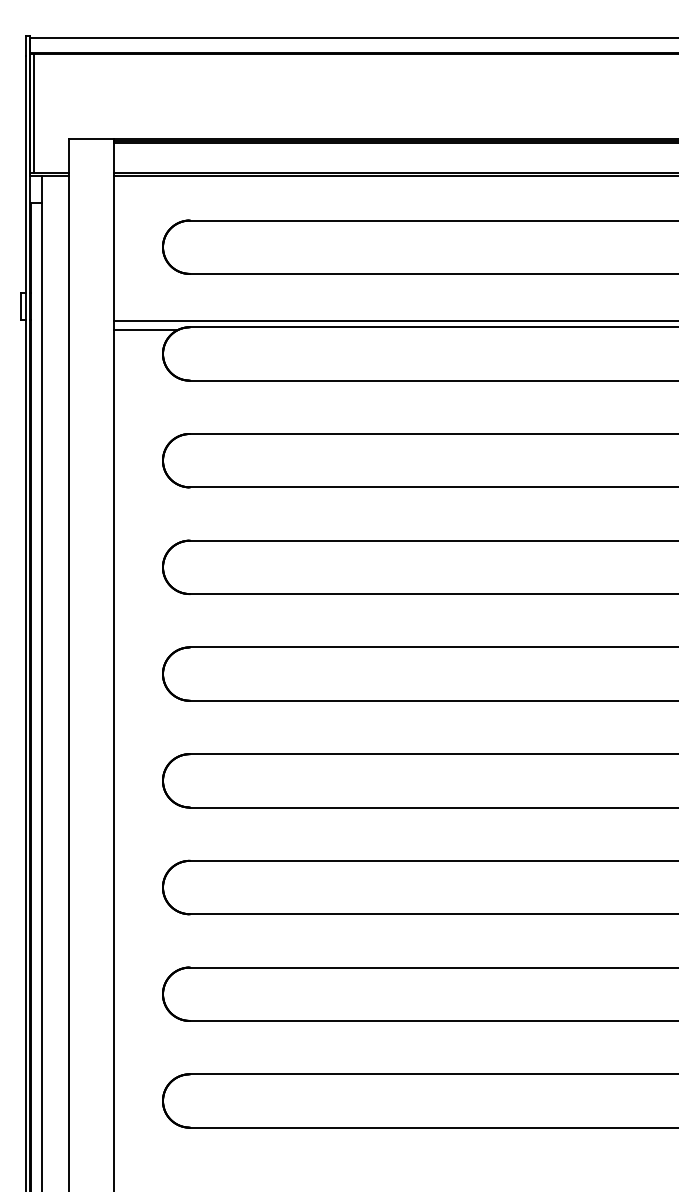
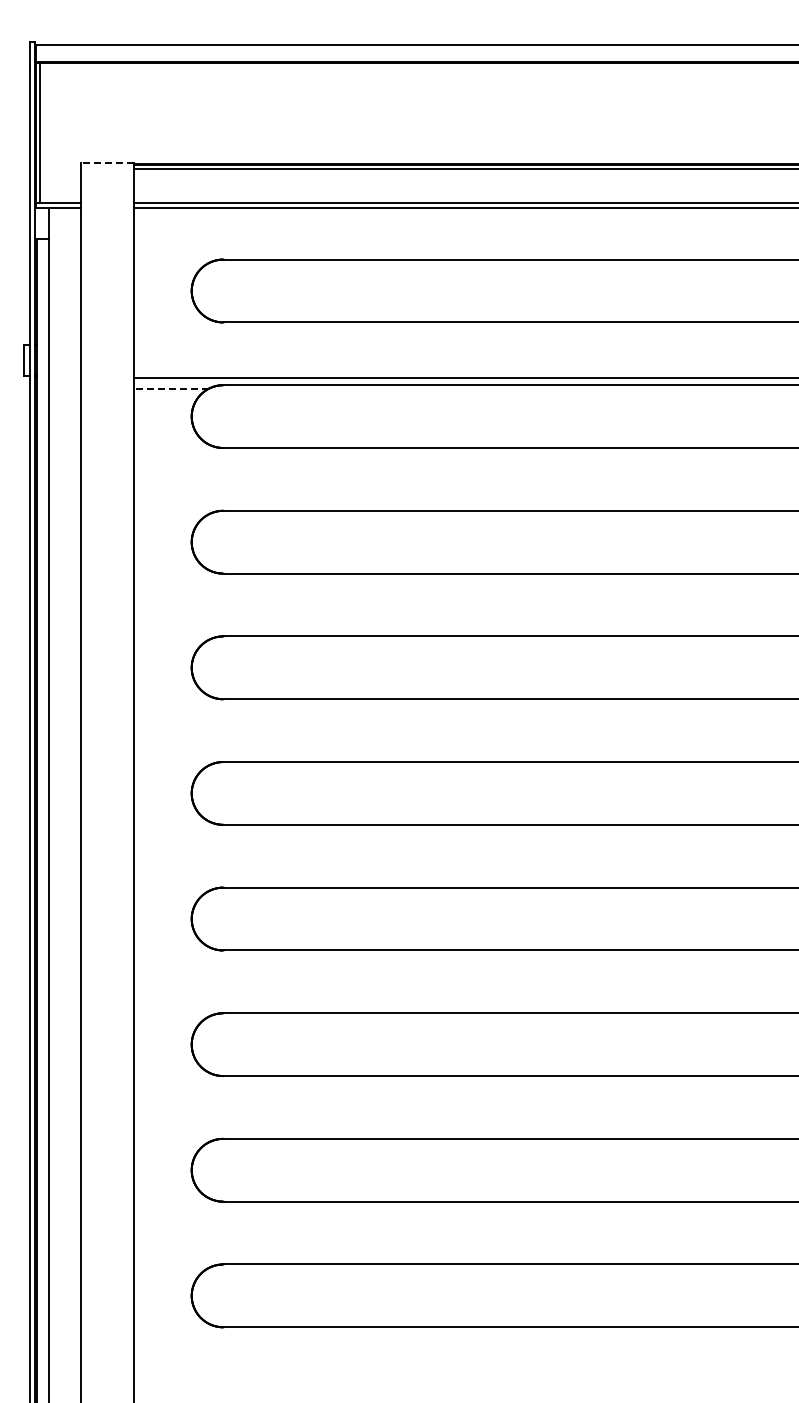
line: (90, 138) -> (106, 163), solid -> dashed
line: (144, 330) -> (170, 388), solid -> dashed

